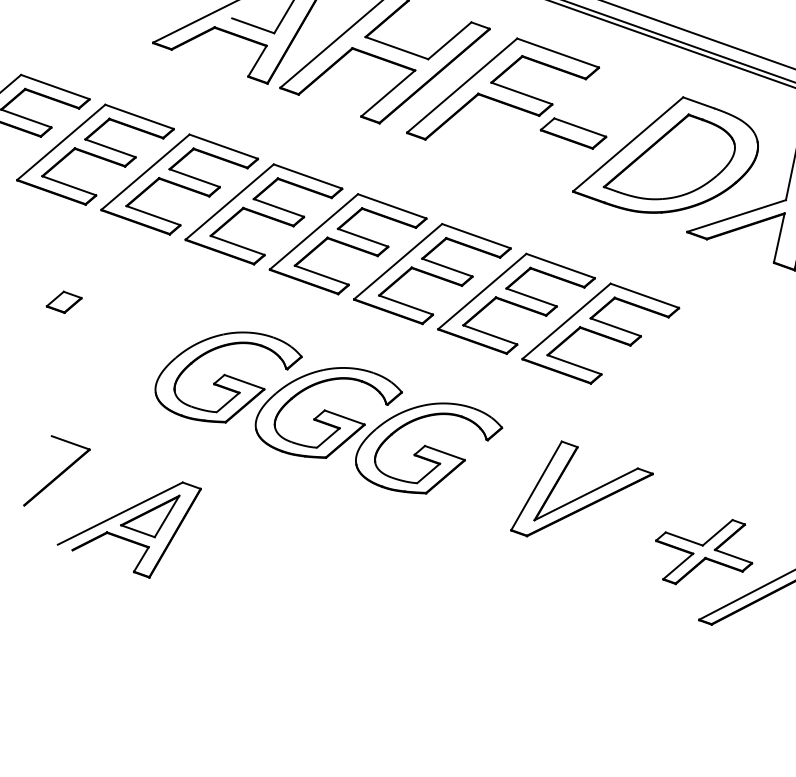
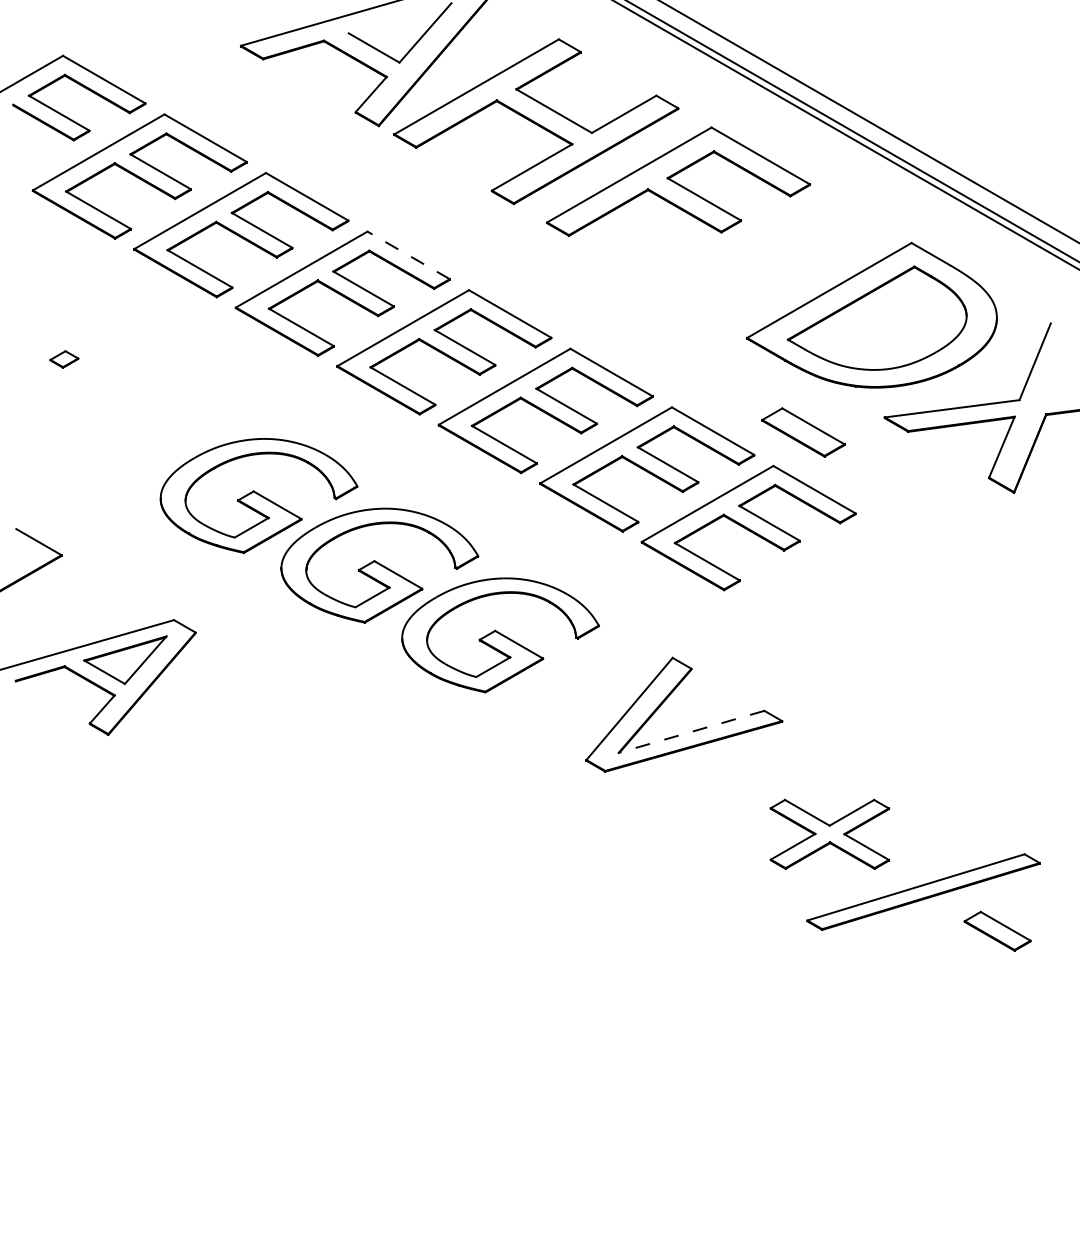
part: (573, 133) -> (803, 432), moved
line: (307, 176) -> (408, 255), solid -> dashed
part: (64, 302) -> (64, 359), size x0.6
line: (586, 494) -> (691, 731), solid -> dashed

